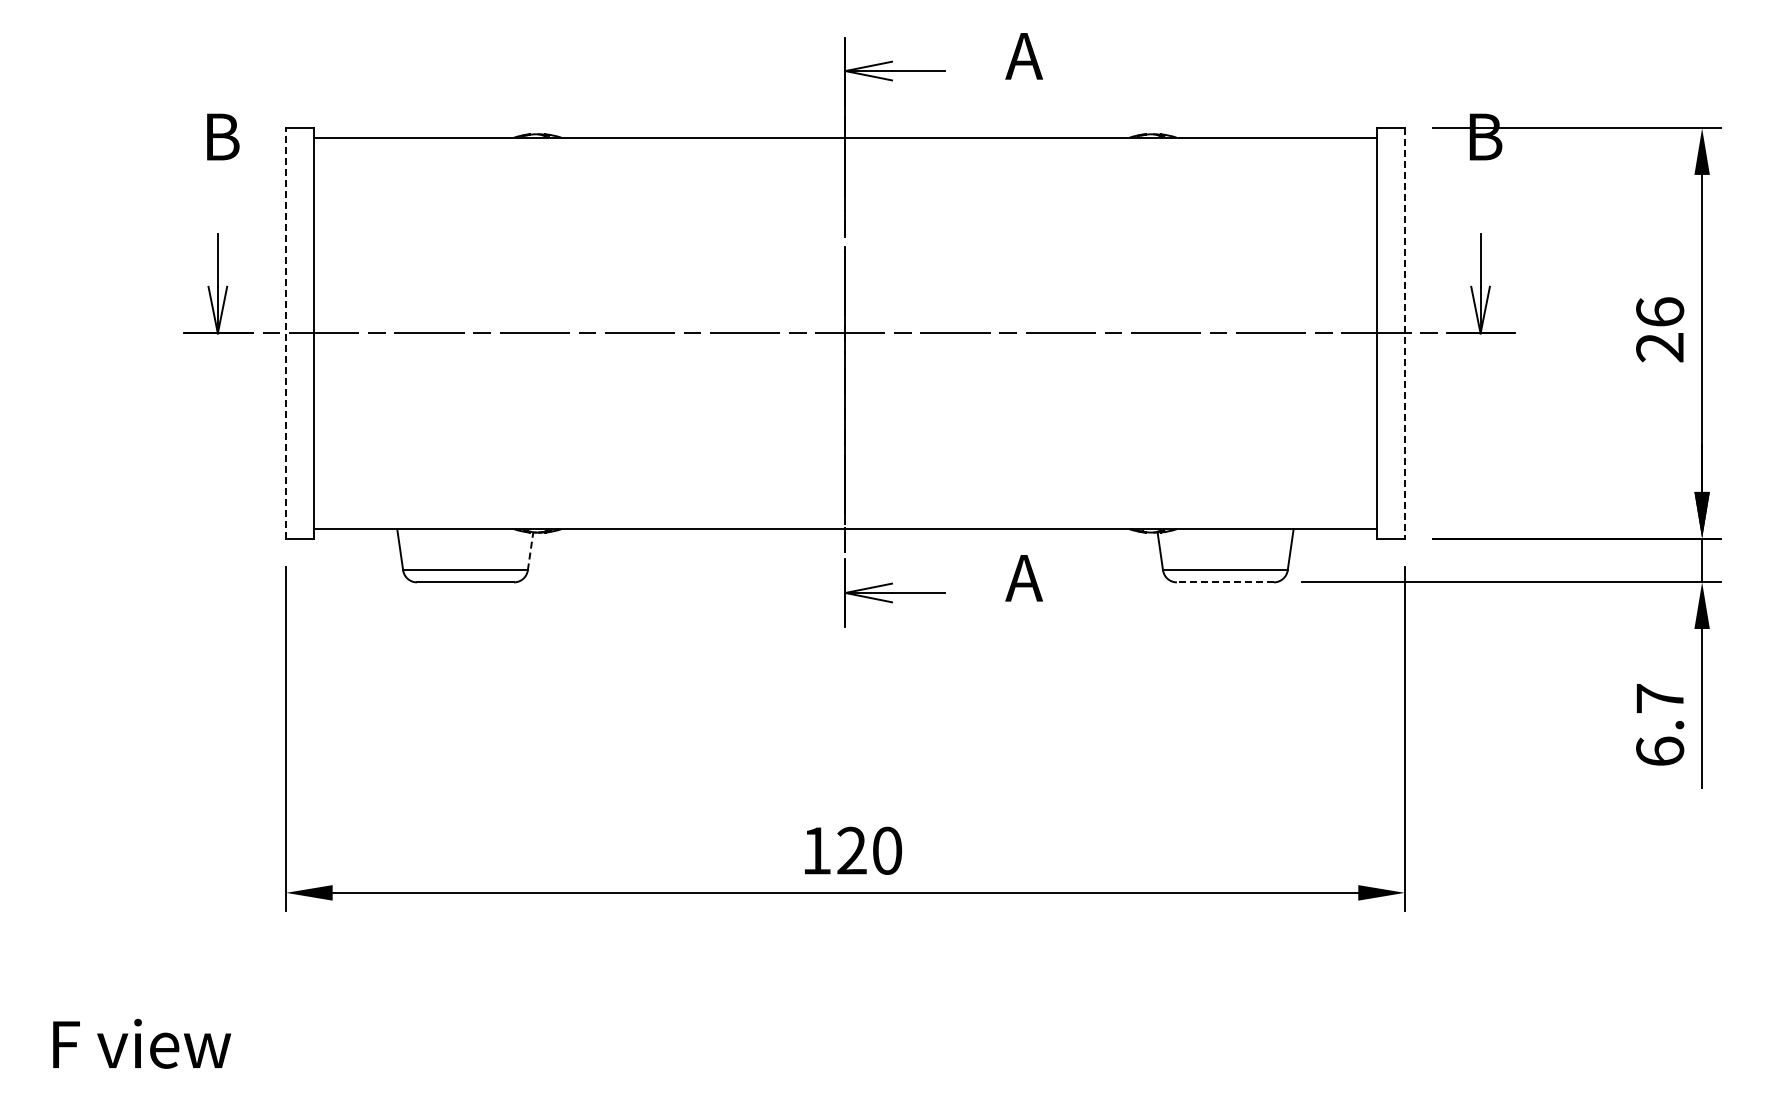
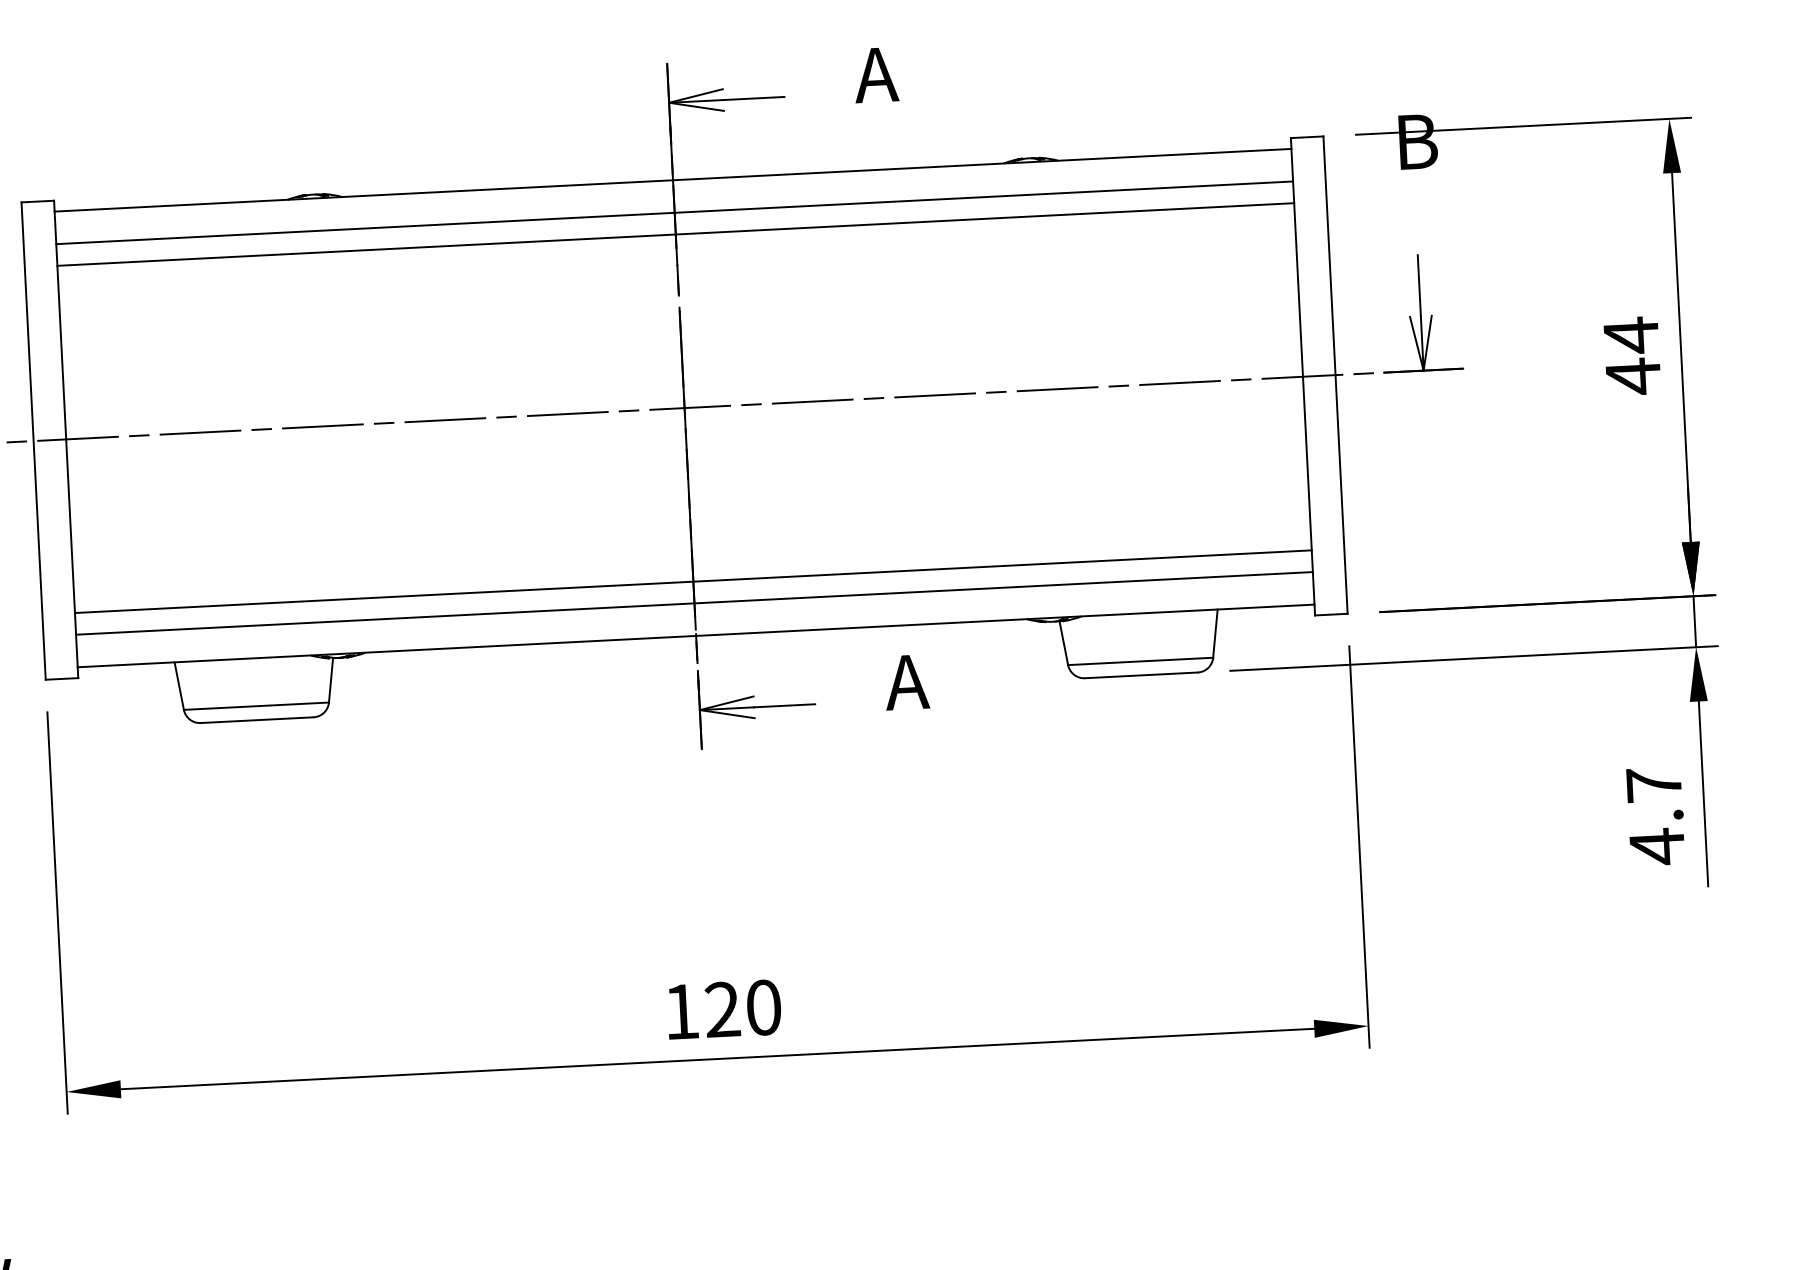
line: (844, 165) -> (673, 212), added
line: (844, 184) -> (674, 234), added
text: (1660, 329) -> (1632, 355), 26 -> 44
line: (286, 332) -> (34, 439), dashed -> solid
line: (1404, 333) -> (1335, 375), dashed -> solid
line: (844, 482) -> (692, 581), added
line: (844, 501) -> (693, 603), added
line: (530, 550) -> (330, 679), dashed -> solid
line: (1224, 582) -> (1140, 675), dashed -> solid
text: (1660, 751) -> (1657, 846), 6.7 -> 4.7

